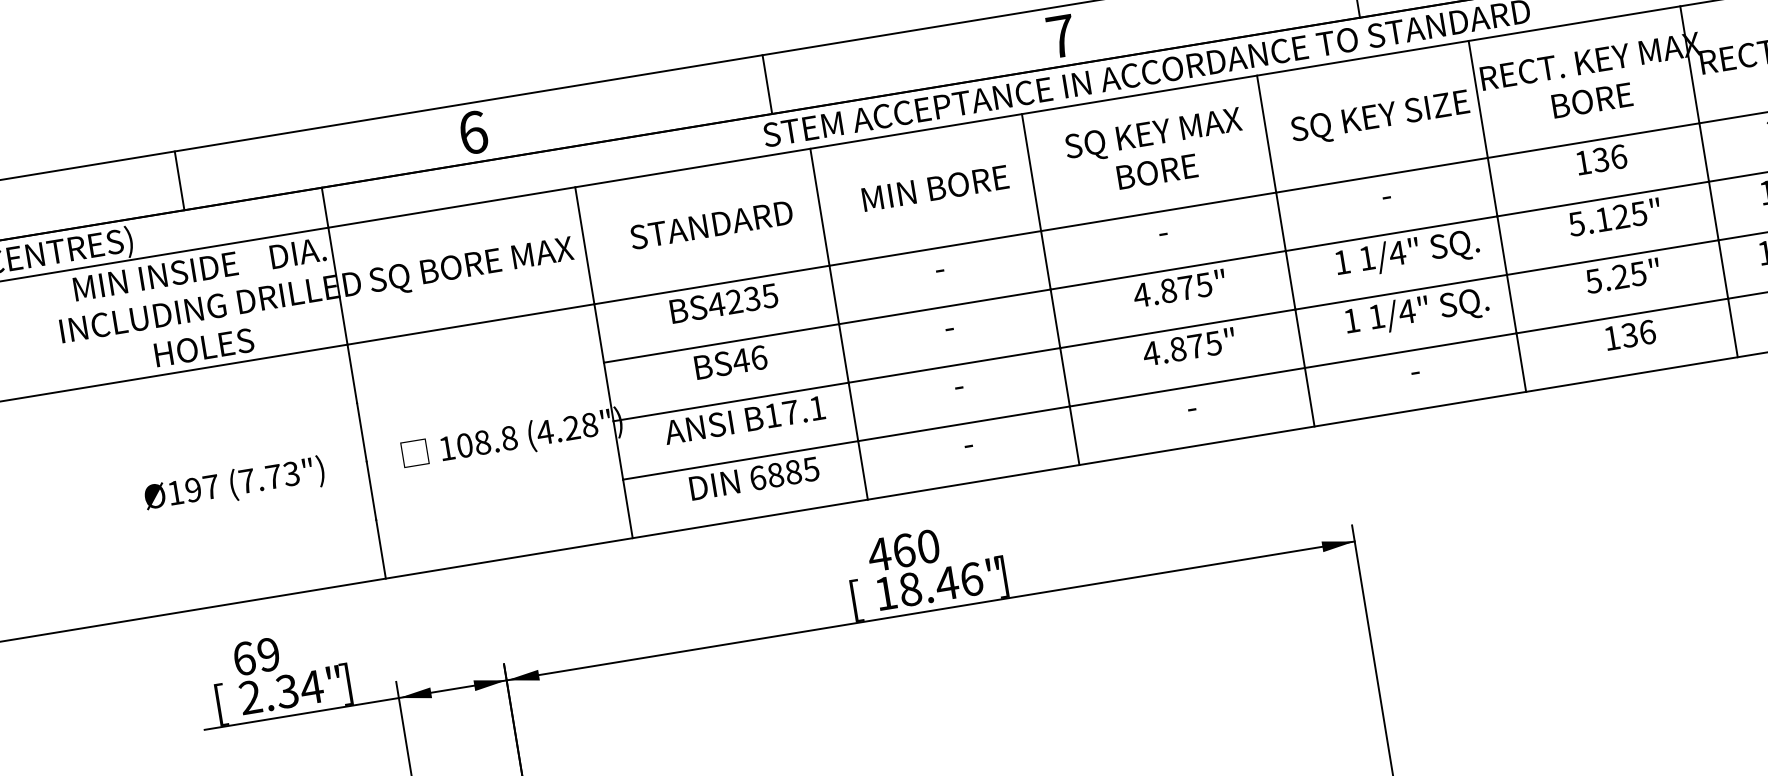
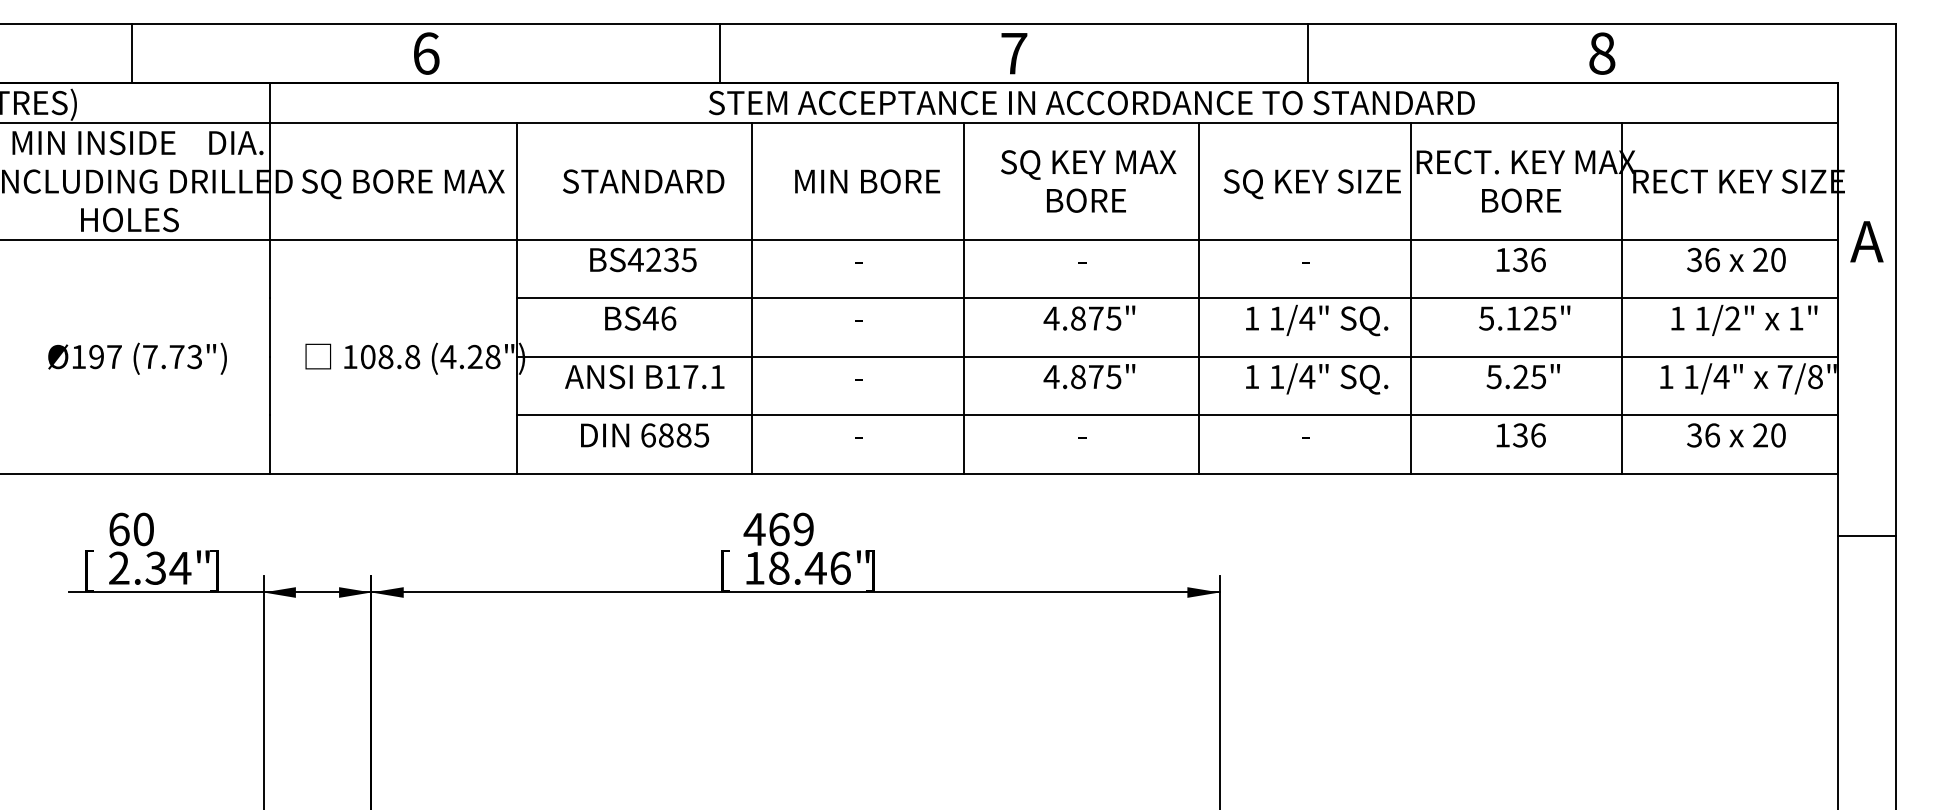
text: (928, 546) -> (803, 529), 460 -> 469
text: (268, 654) -> (143, 529), 69 -> 60

